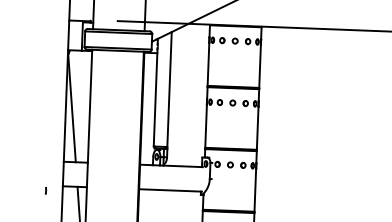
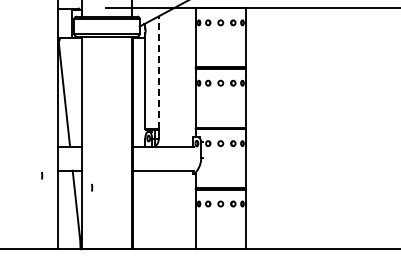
line: (169, 88) -> (158, 71), solid -> dashed
curve: (97, 204) -> (92, 187), added

